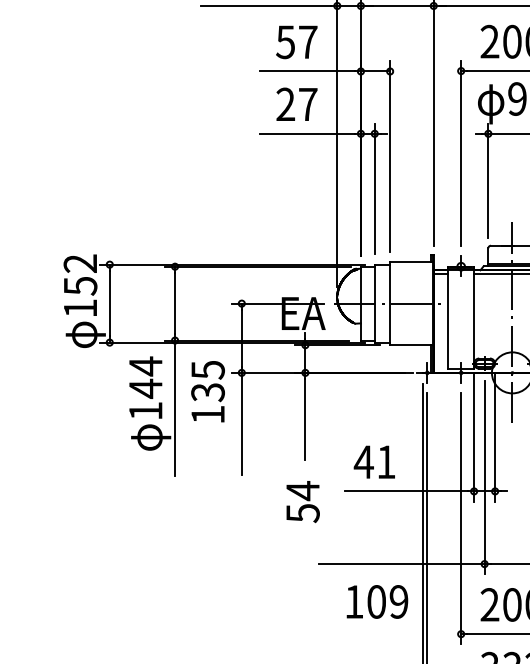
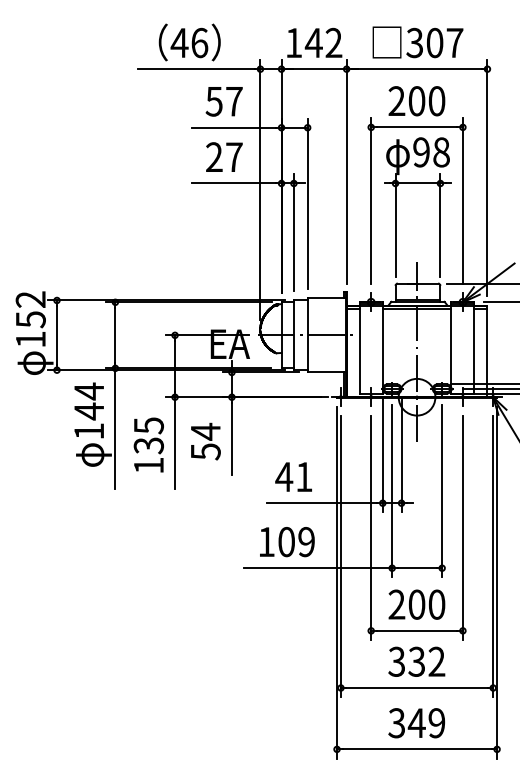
text: (207, 391) -> (148, 444), moved
text: (302, 501) -> (205, 441), moved
text: (377, 602) -> (287, 542), moved

